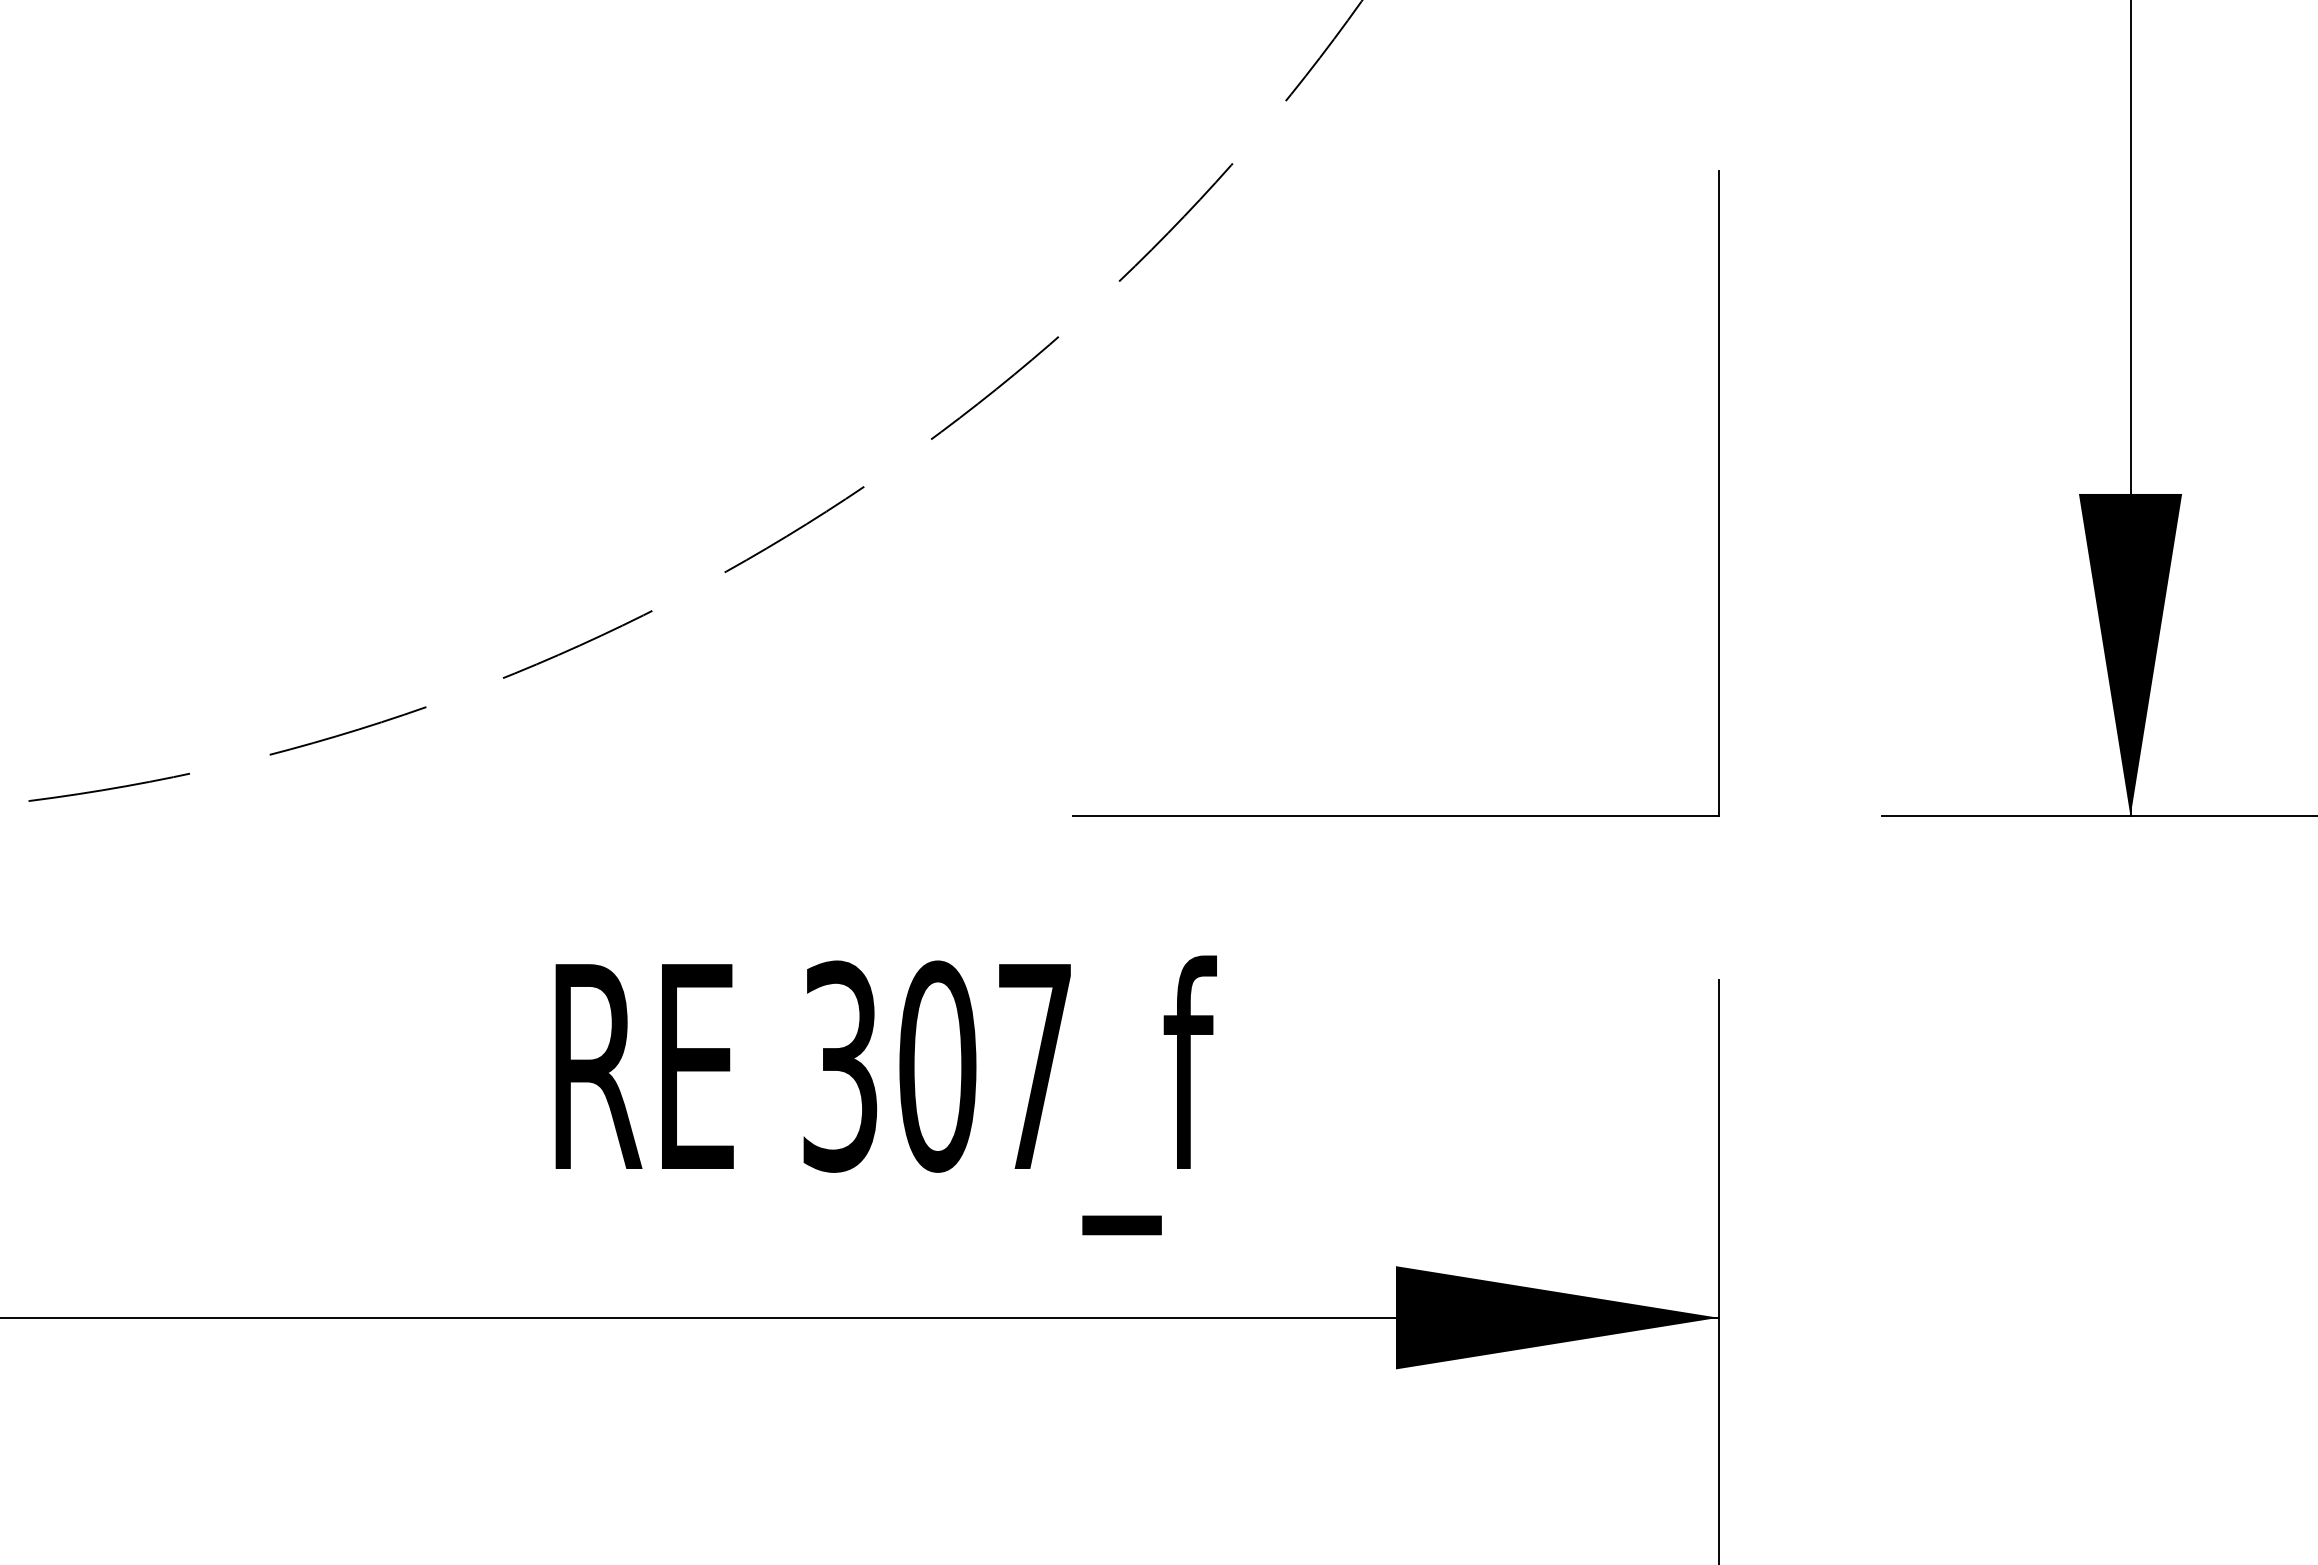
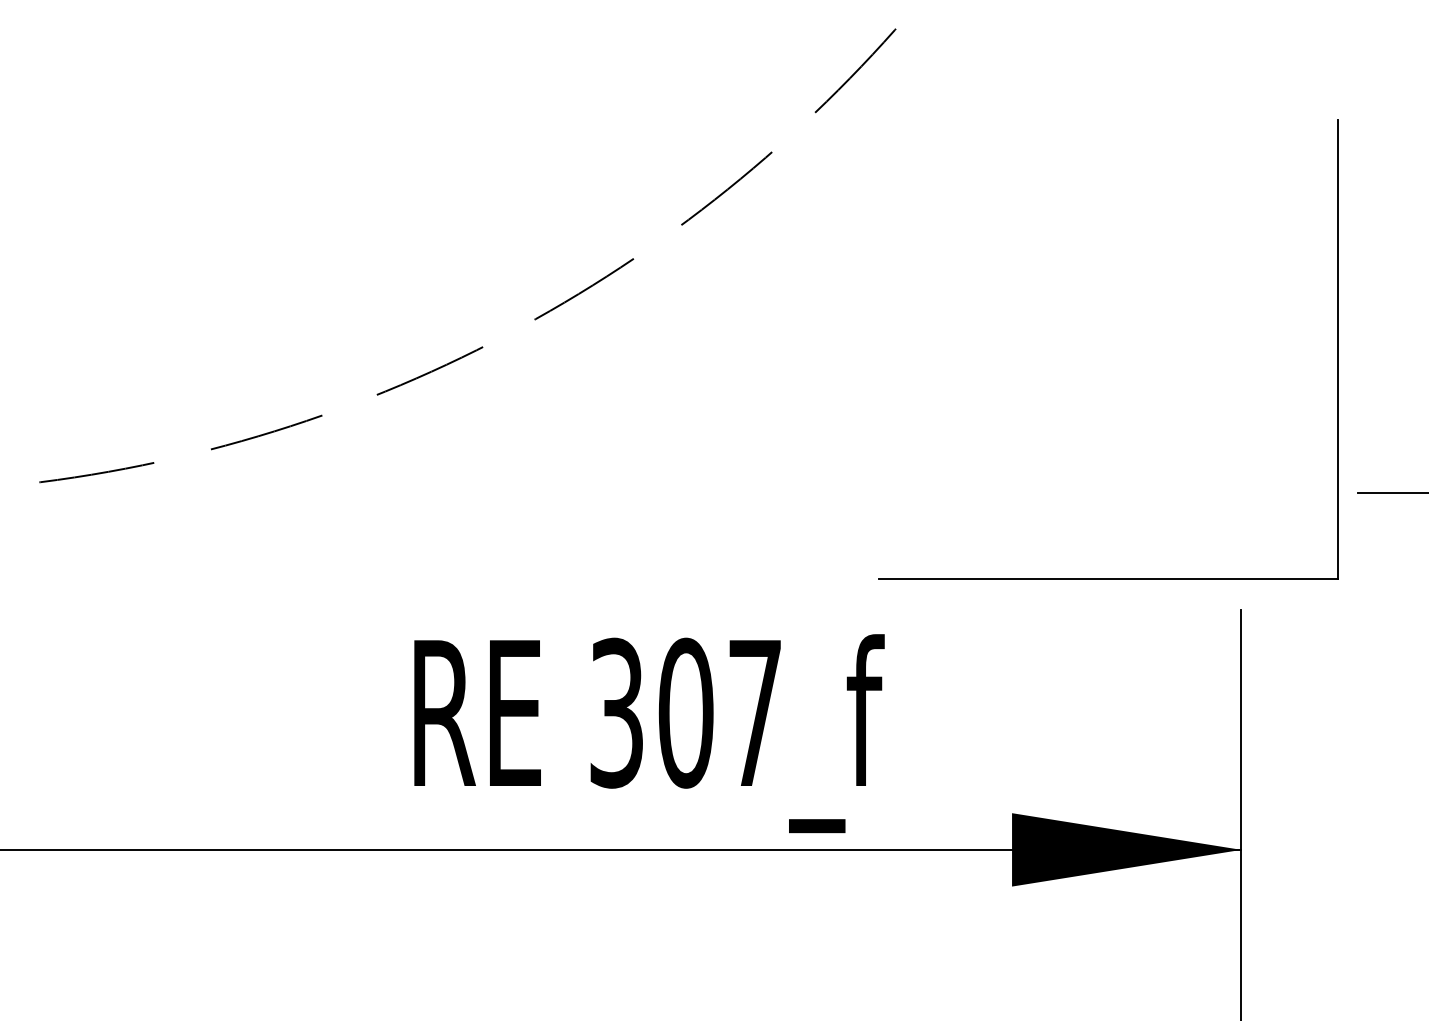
part: (1395, 815) -> (1108, 577), moved
text: (885, 1095) -> (648, 733), moved

